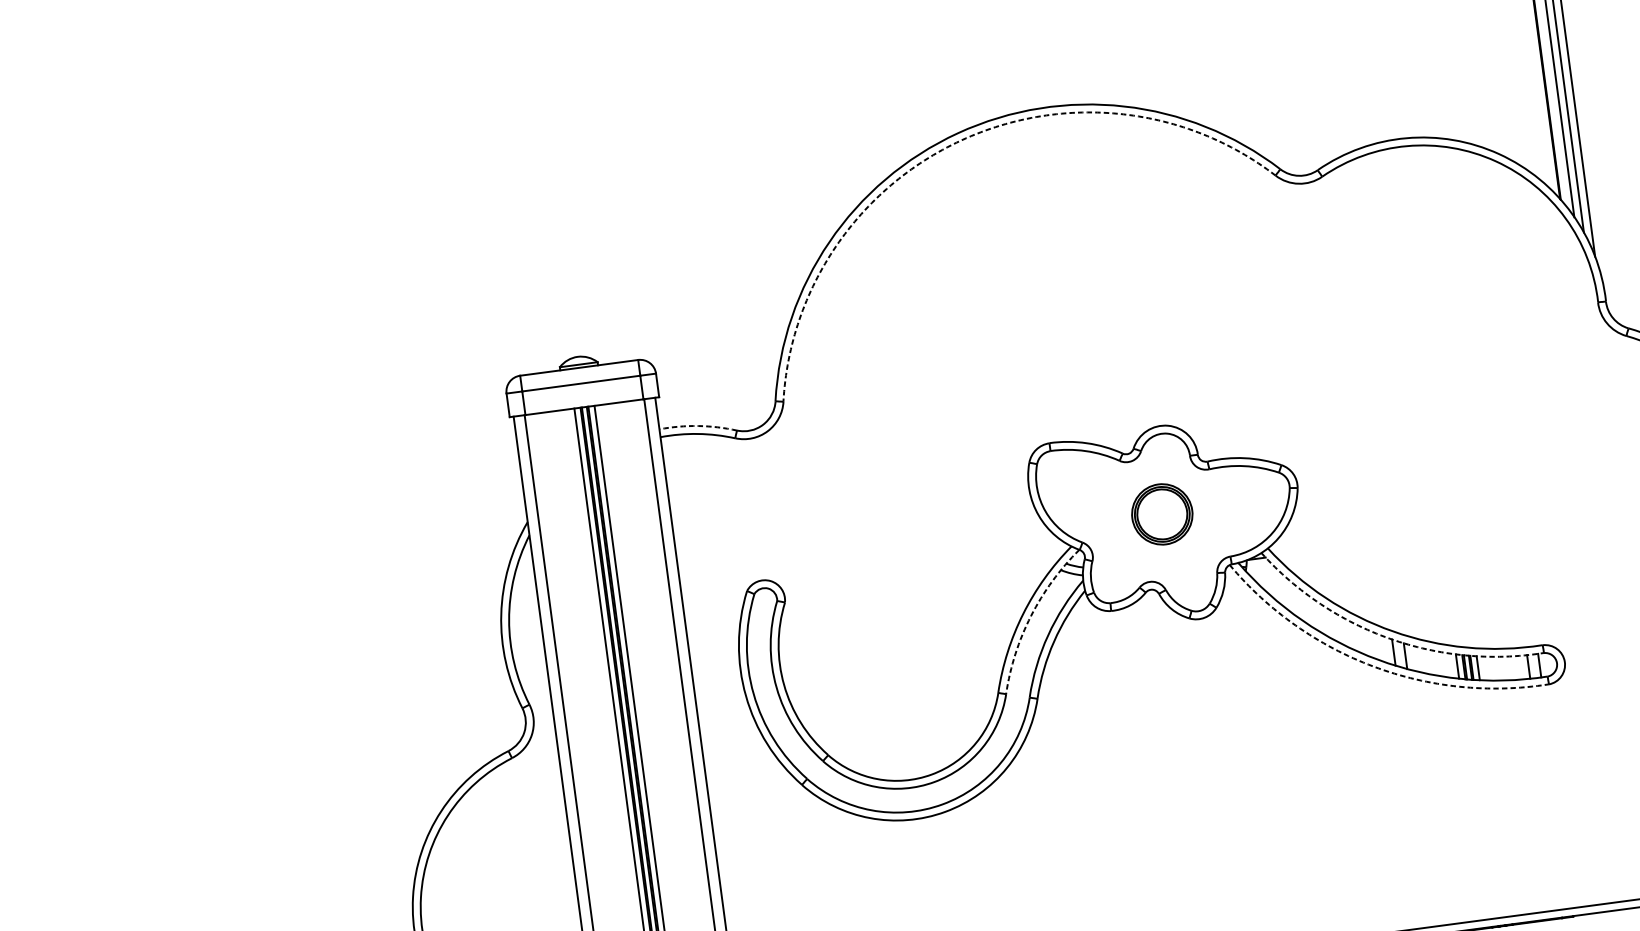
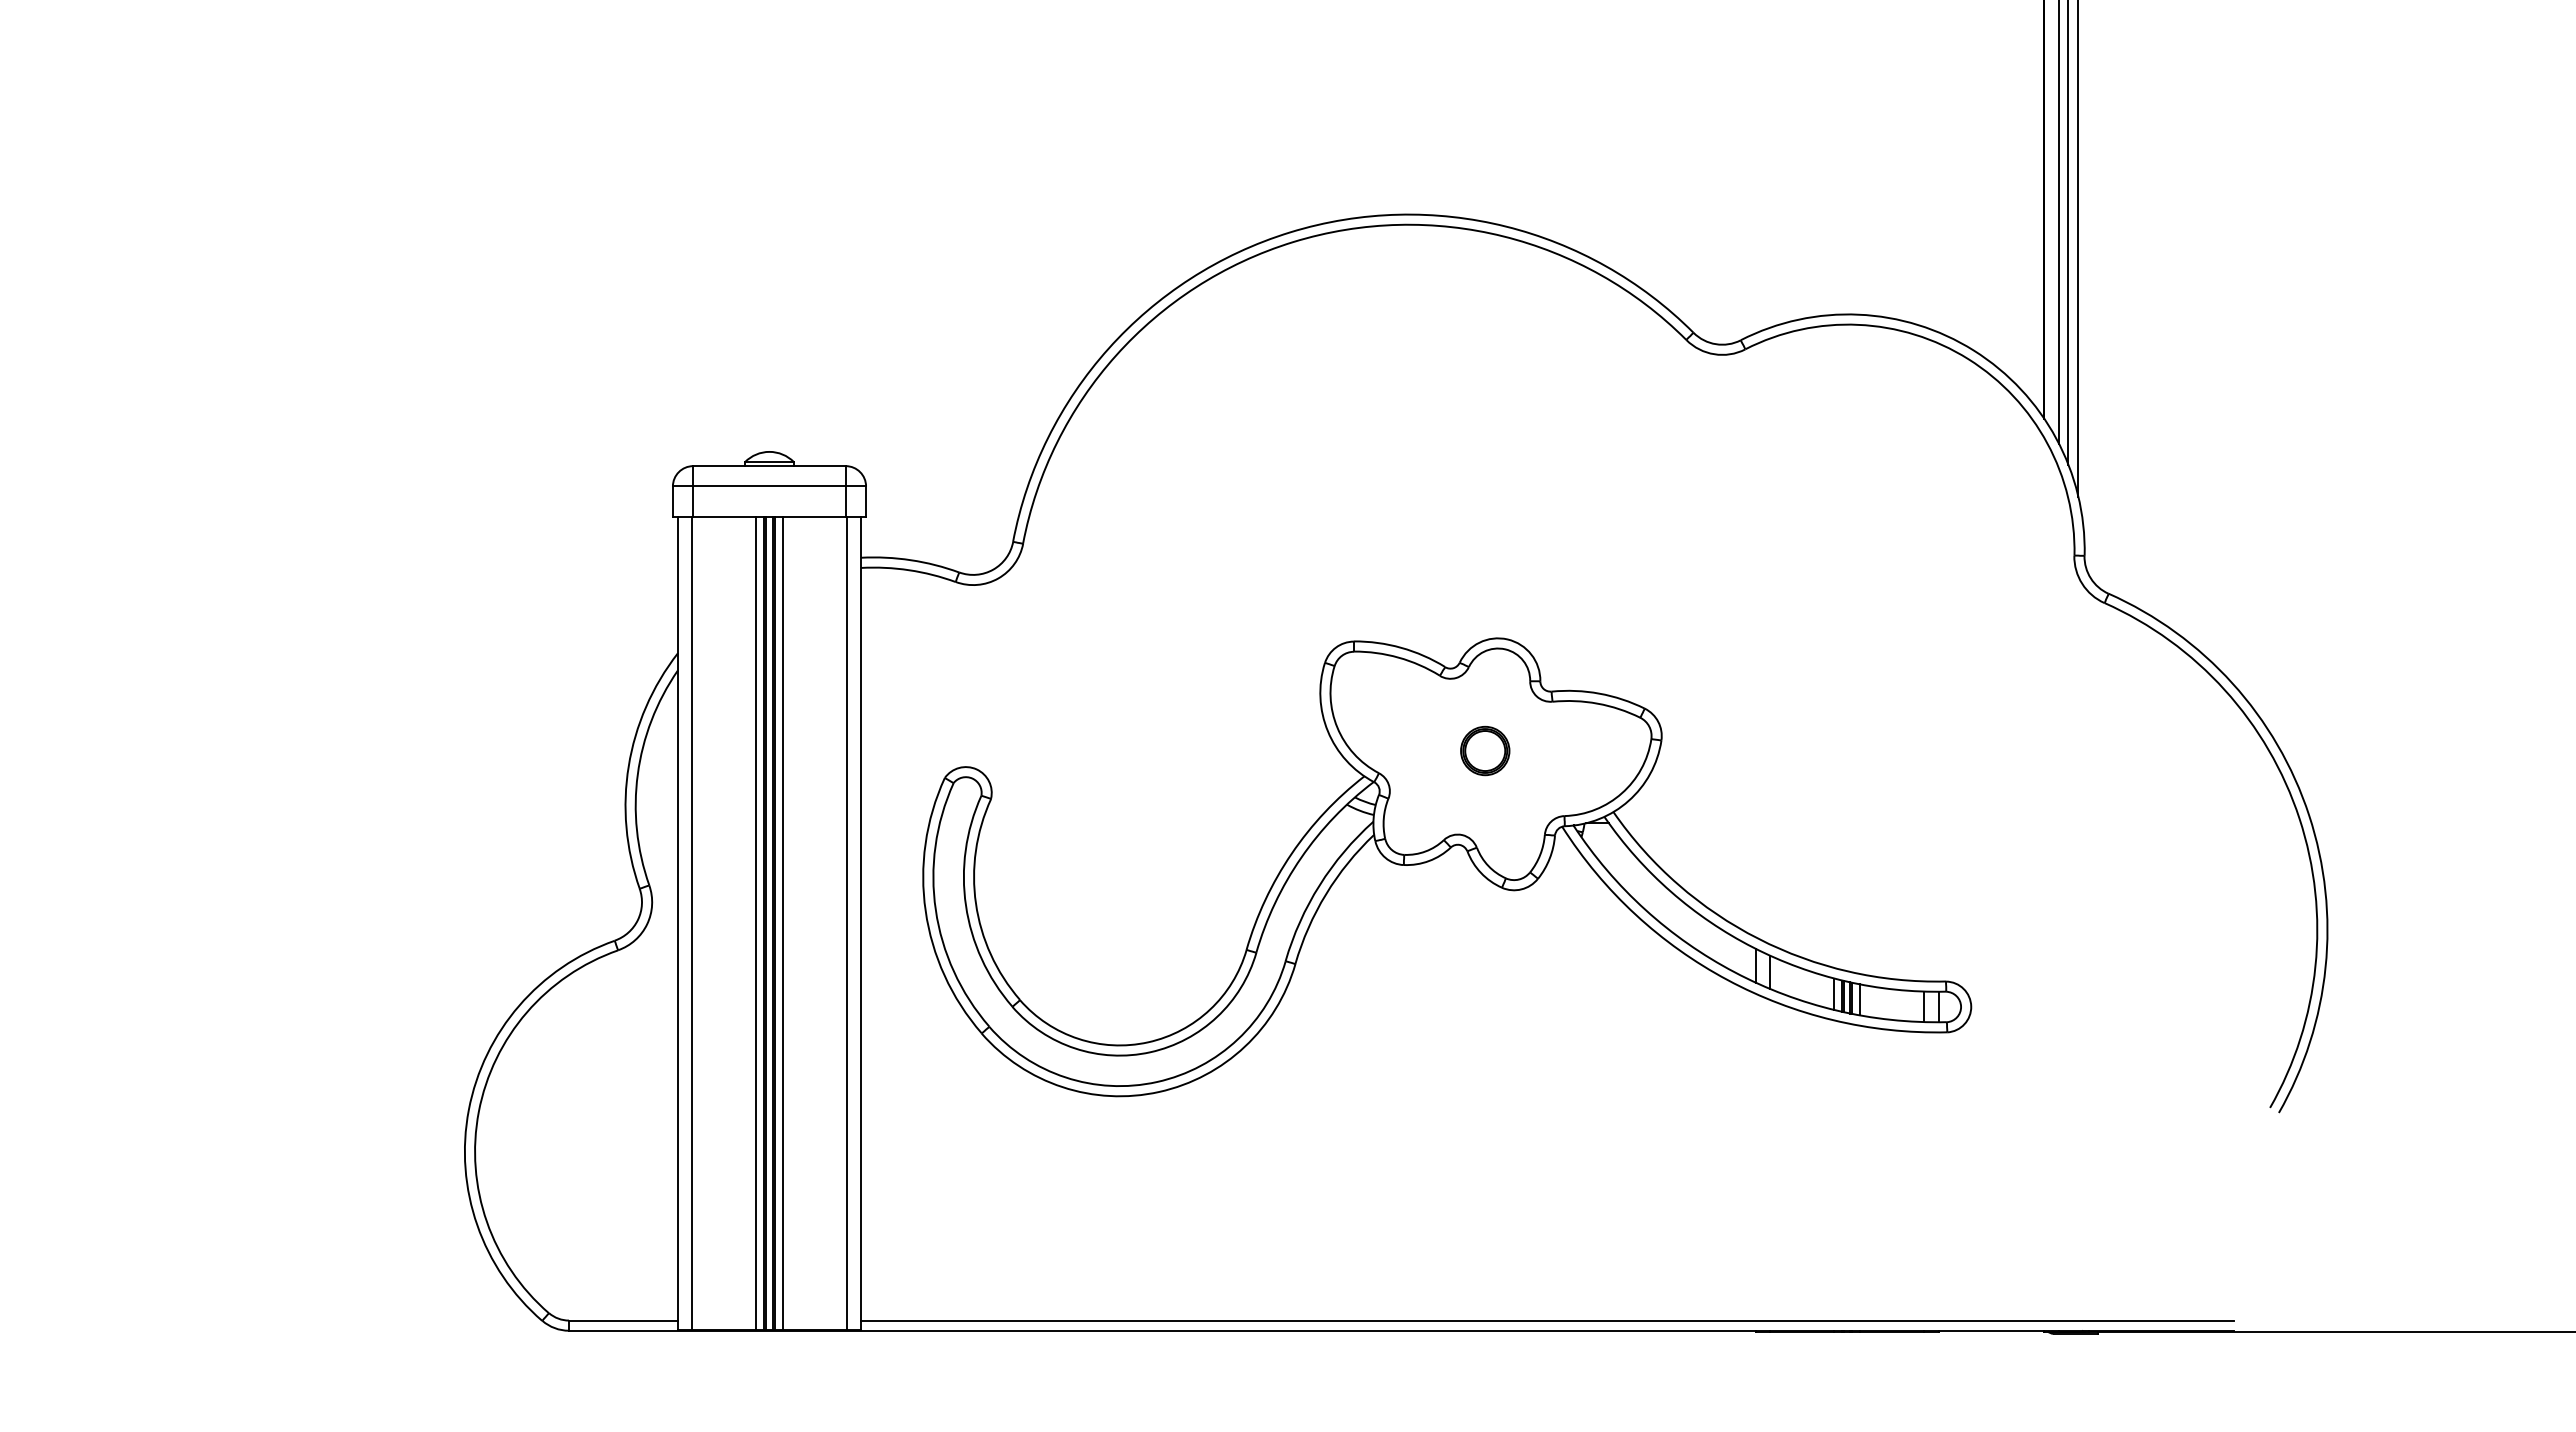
arc: (961, 140) -> (1293, 242), dashed -> solid
arc: (698, 426) -> (910, 560), dashed -> solid
part: (1162, 513) -> (1485, 750), size x0.62
arc: (1031, 615) -> (1301, 857), dashed -> solid
arc: (1390, 638) -> (1753, 947), dashed -> solid
arc: (1373, 666) -> (1727, 980), dashed -> solid

